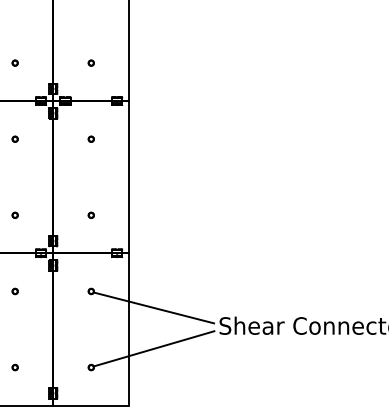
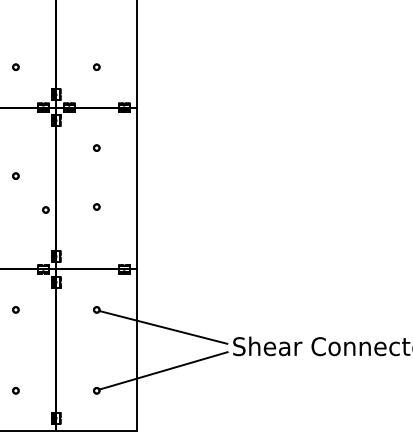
part: (14, 138) -> (15, 175), moved
part: (14, 214) -> (45, 209), moved
part: (91, 214) -> (96, 206), moved

